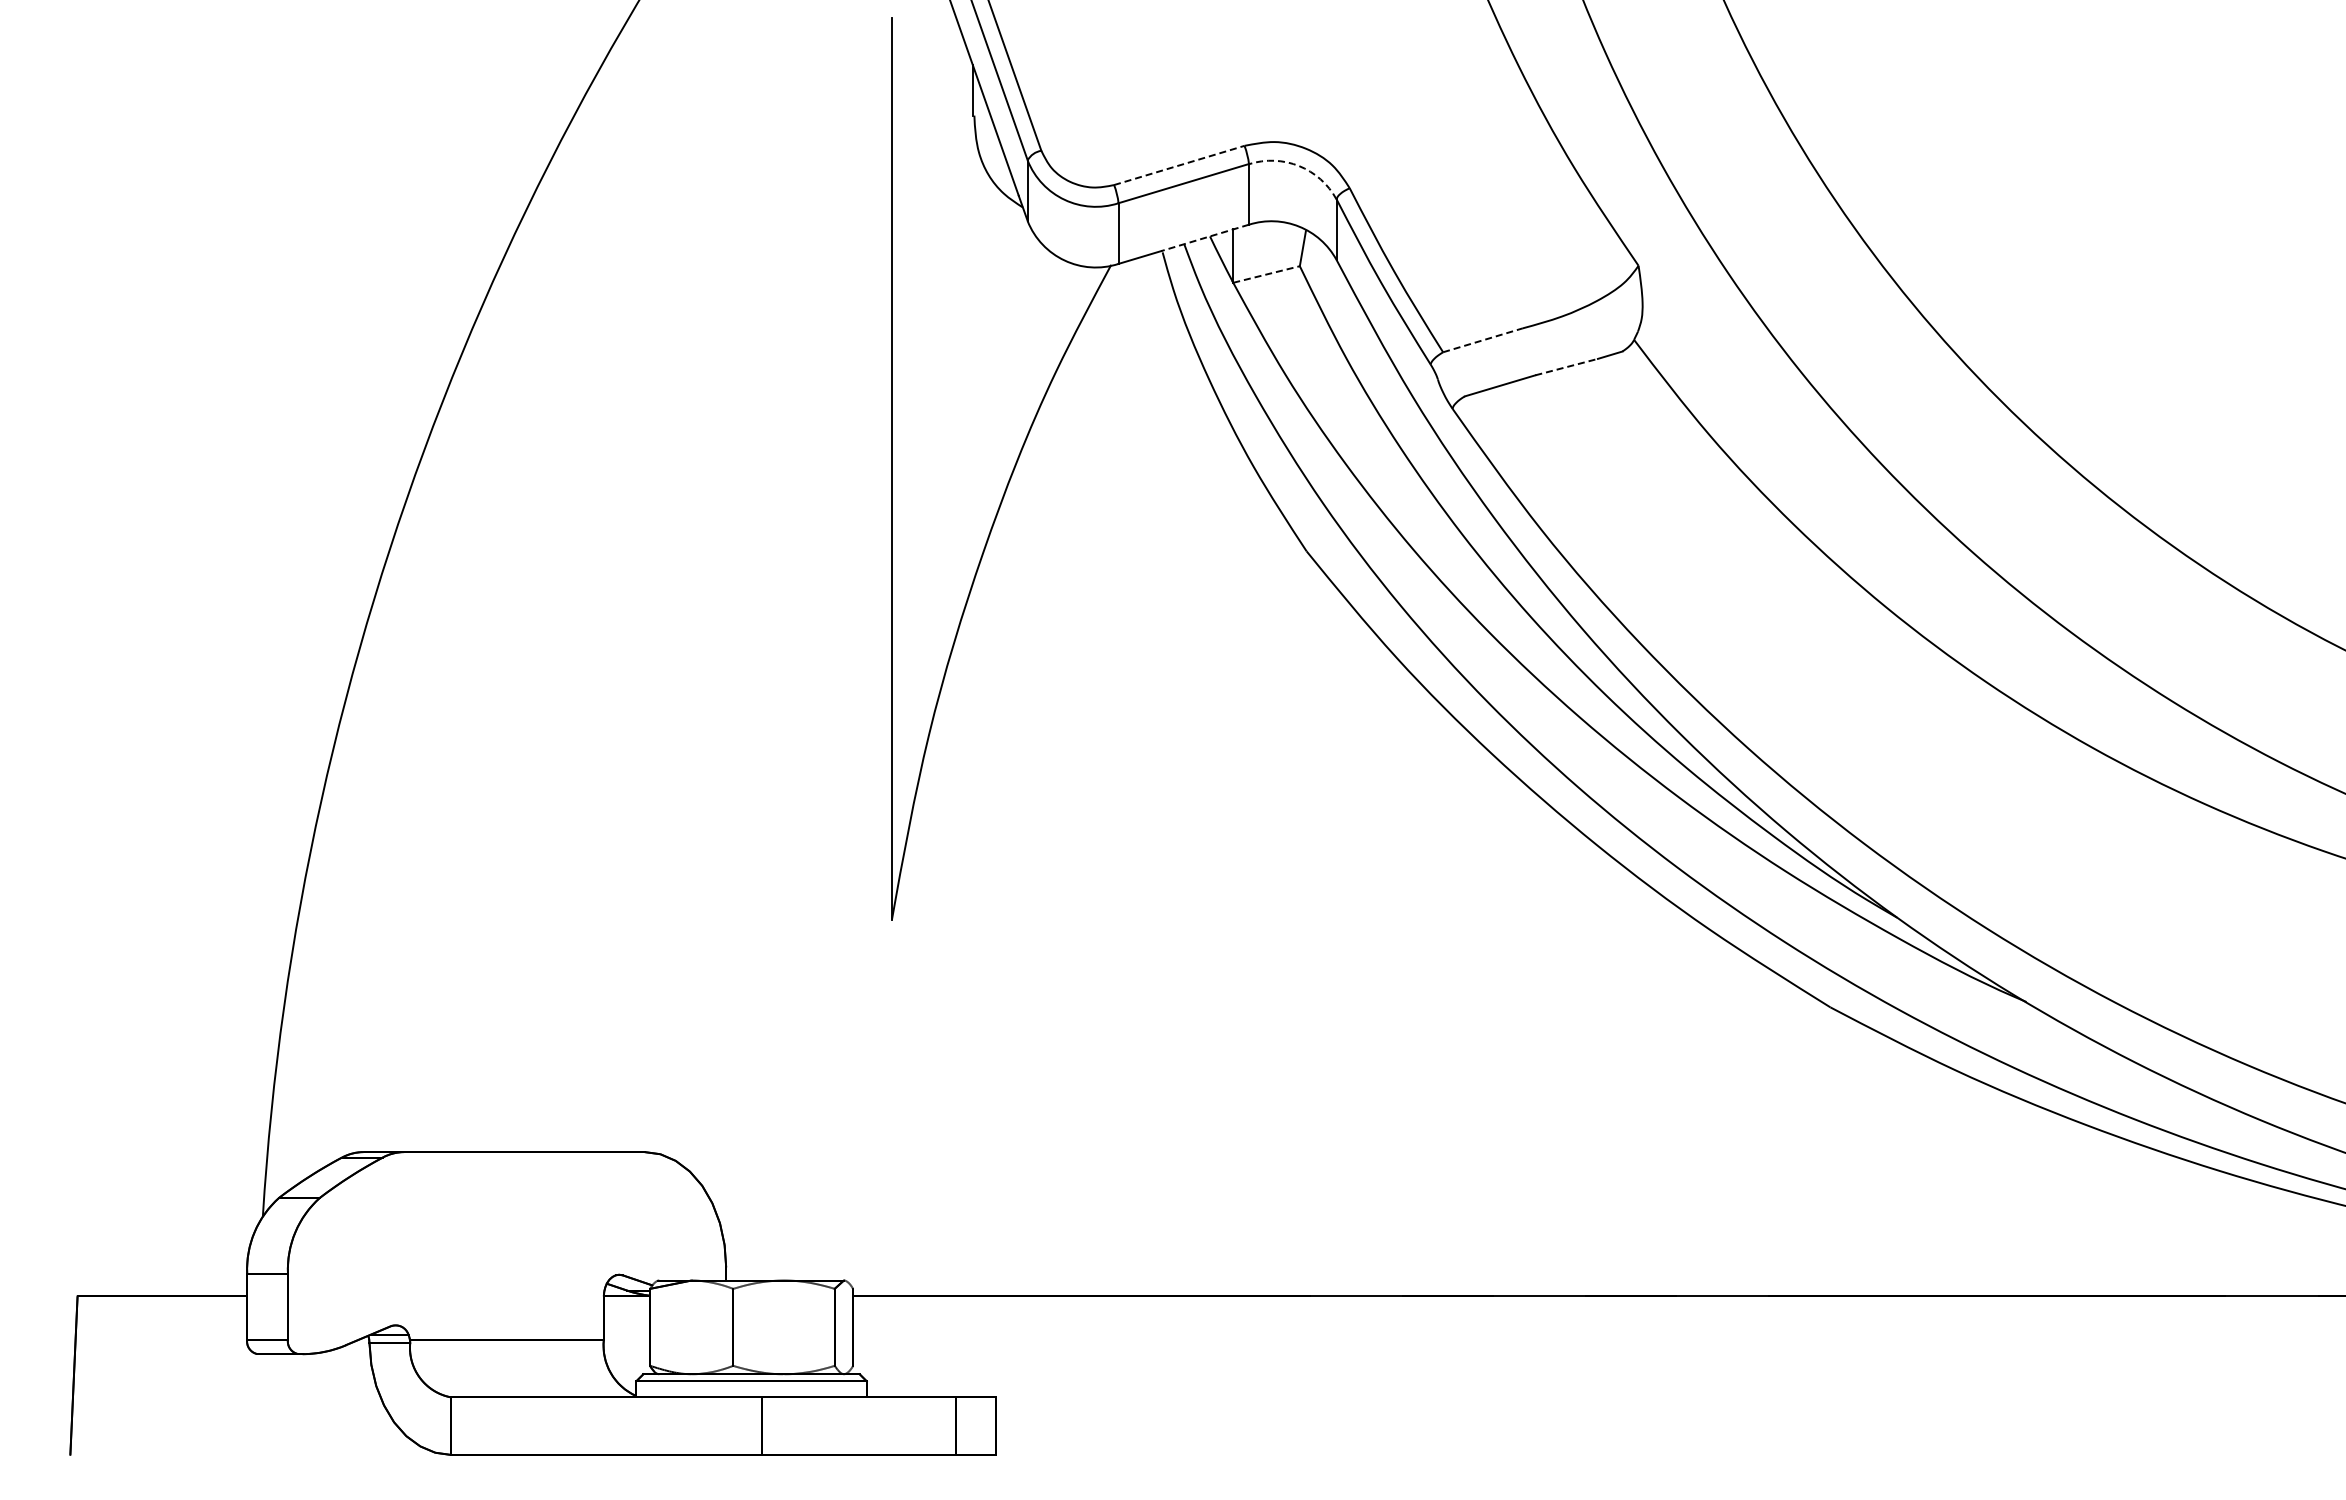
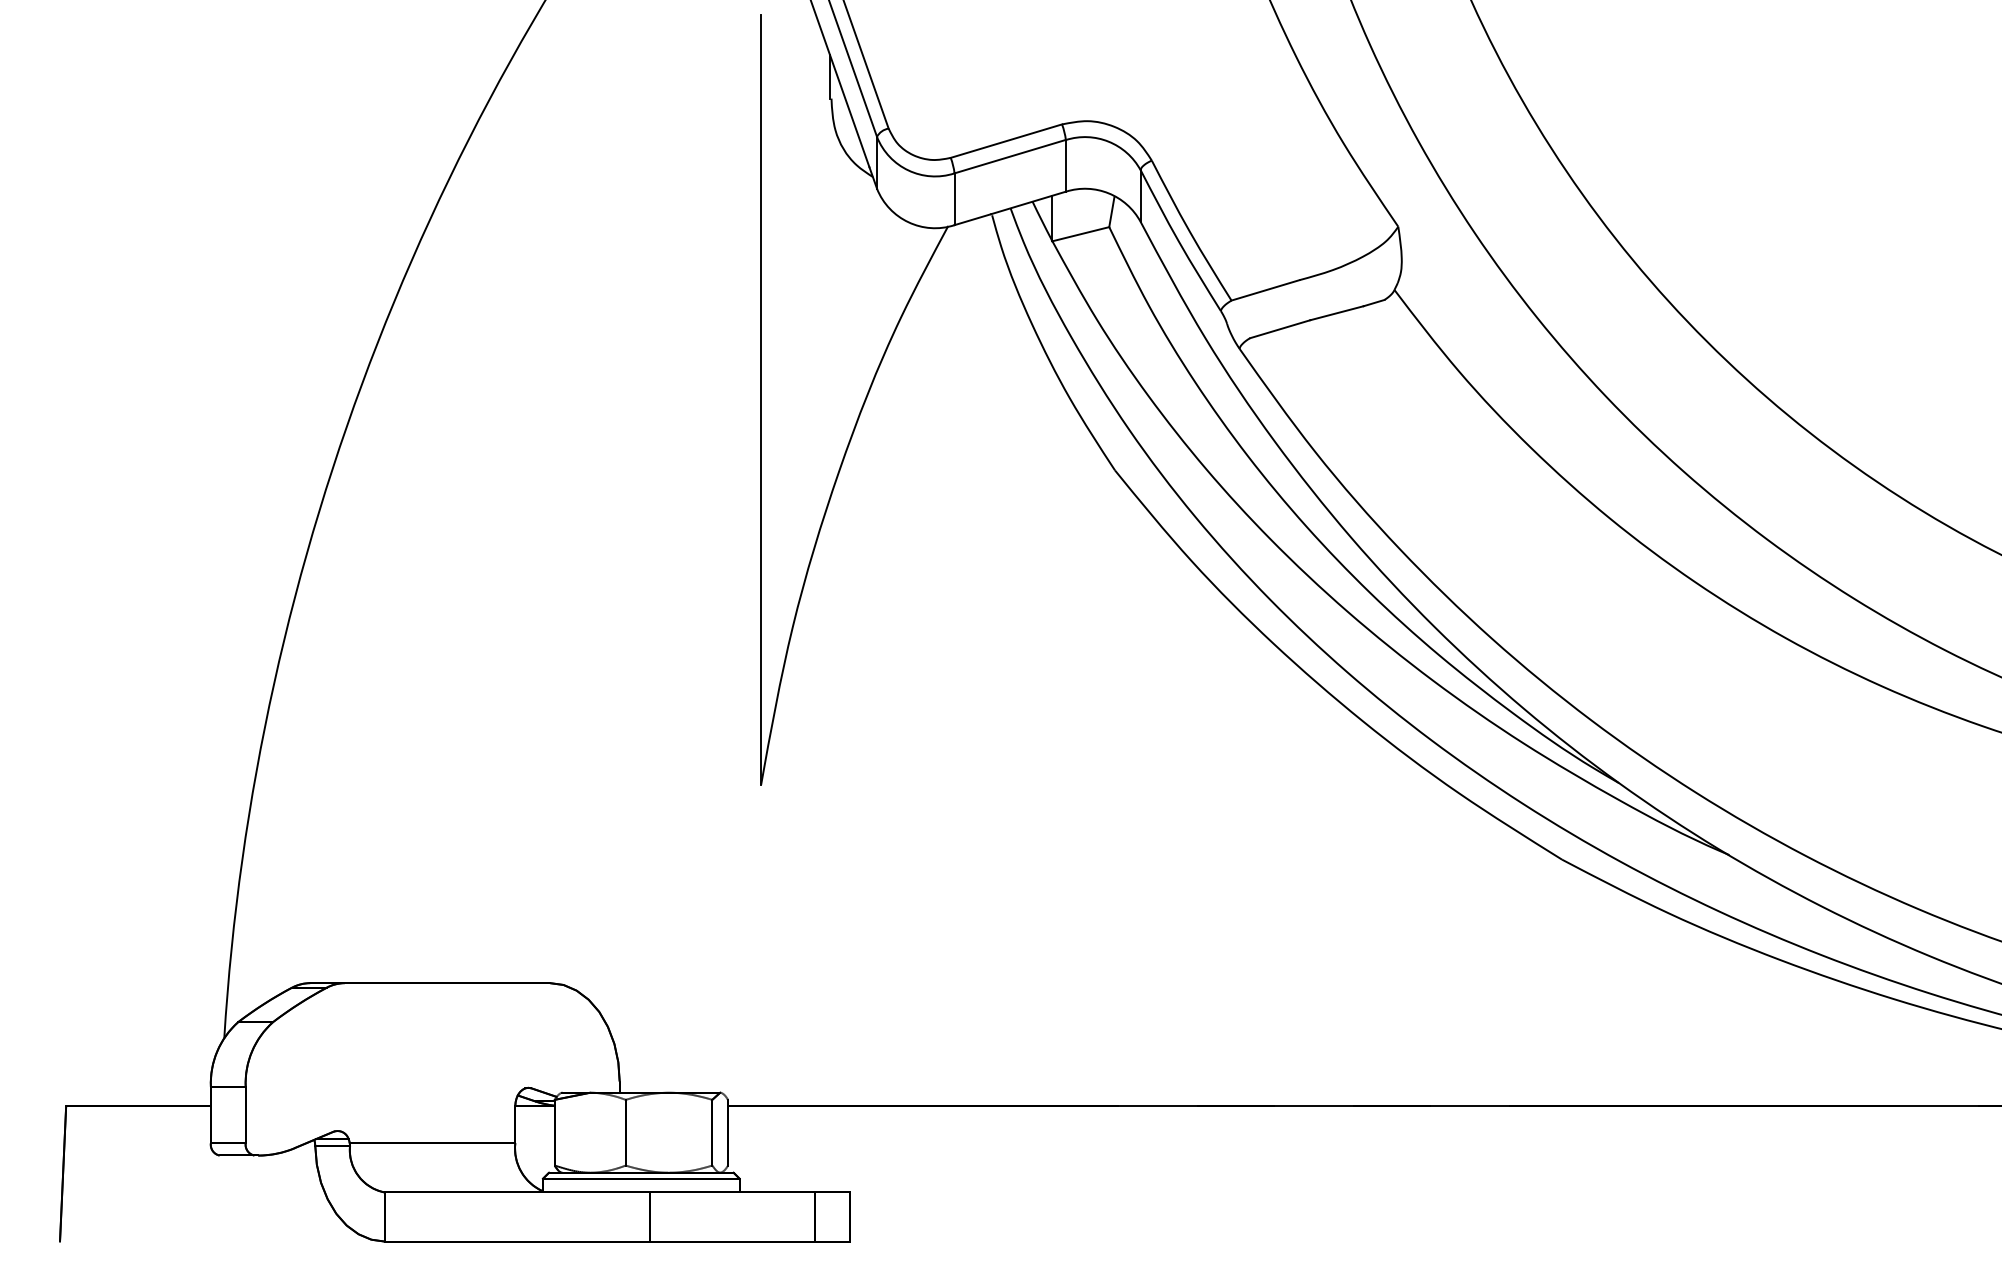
line: (1179, 165) -> (1006, 141), dashed -> solid
arc: (1299, 166) -> (1108, 142), dashed -> solid
line: (1205, 237) -> (1028, 202), dashed -> solid
line: (1267, 274) -> (1081, 234), dashed -> solid
line: (1482, 340) -> (1265, 290), dashed -> solid
line: (1567, 366) -> (1337, 312), dashed -> solid

